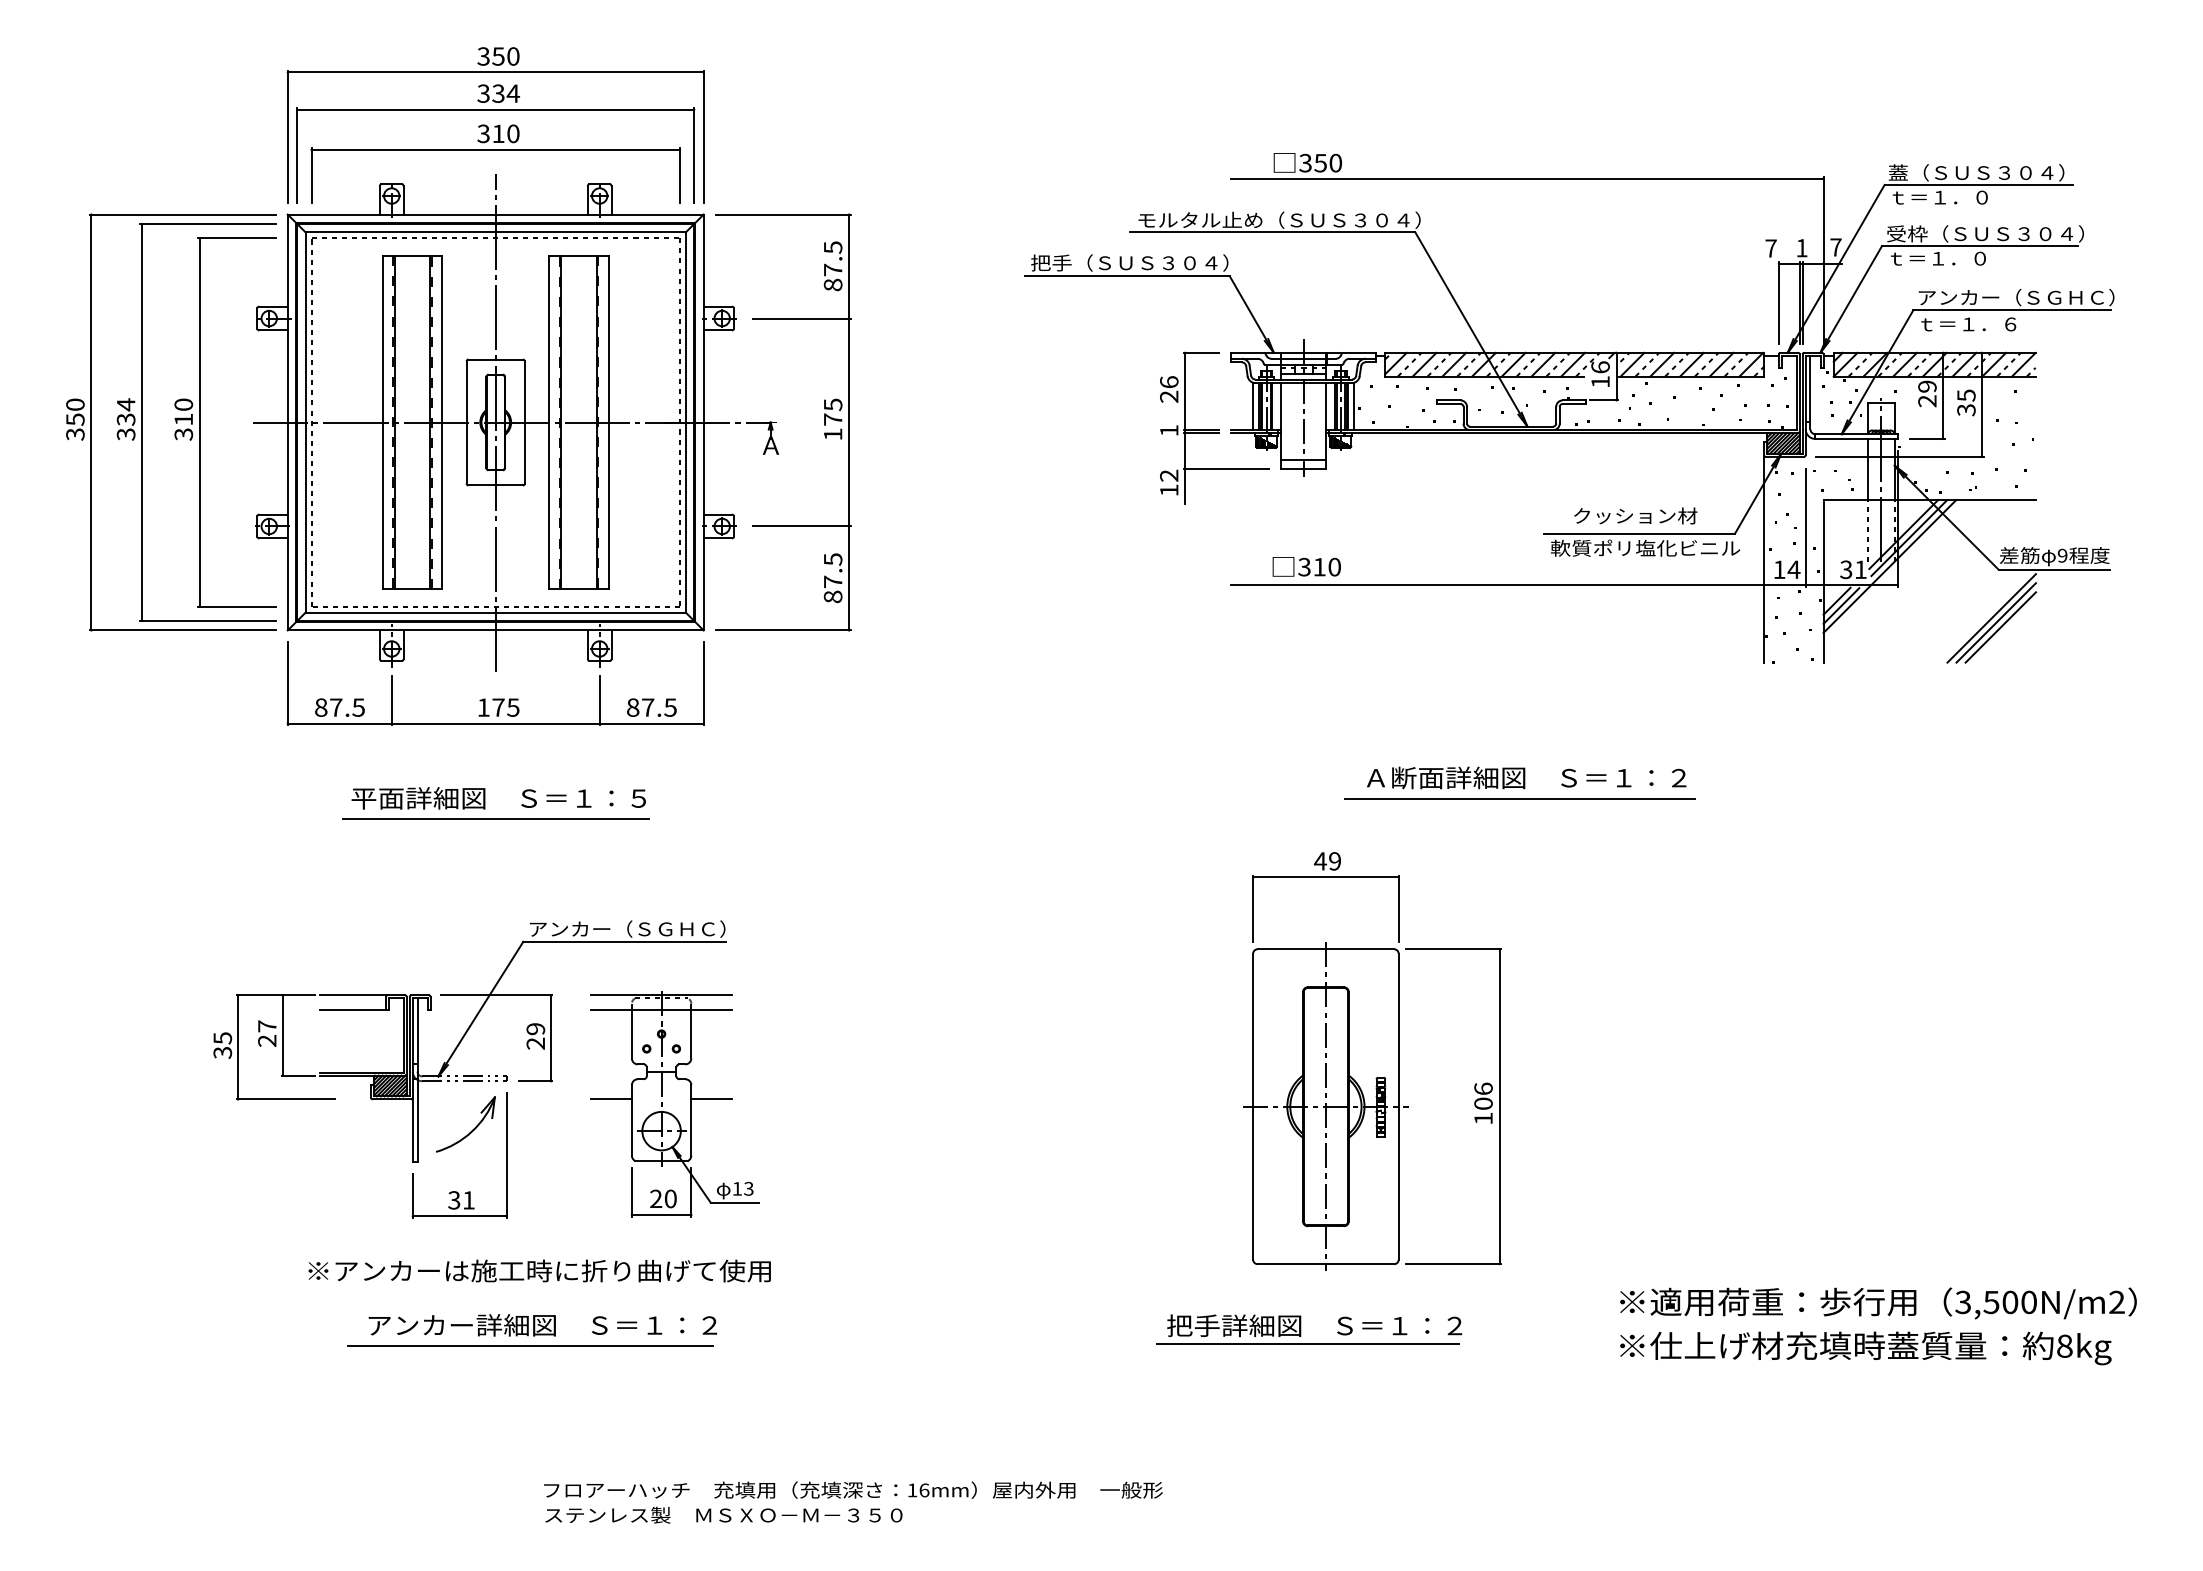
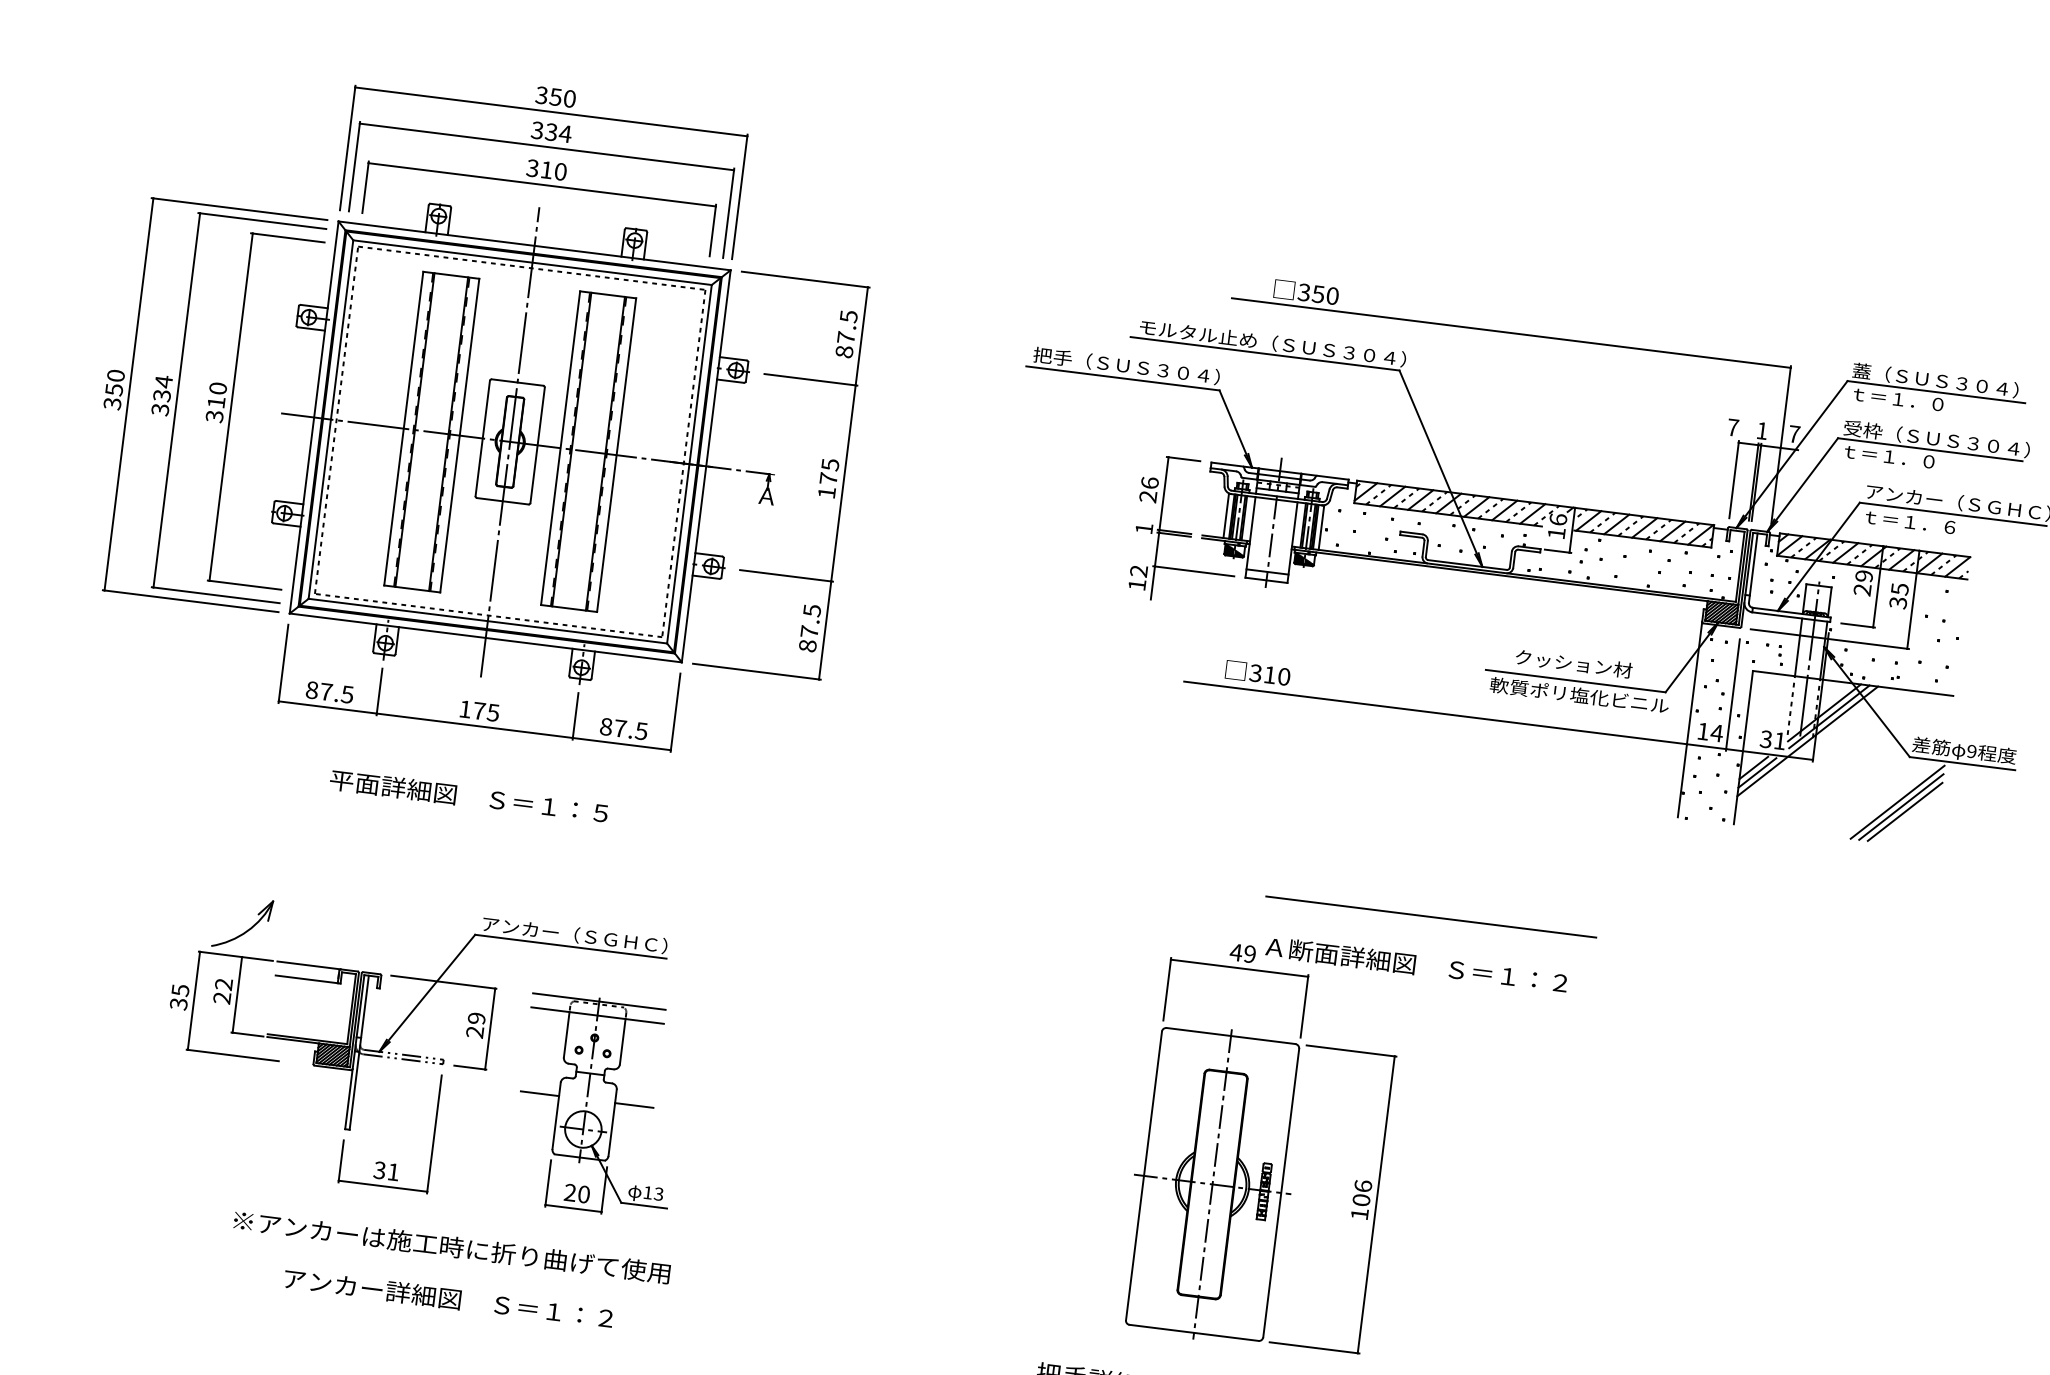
text: (1526, 777) -> (1416, 964), moved
line: (495, 818) -> (463, 815), removed
text: (267, 1026) -> (224, 984), 27 -> 22
part: (471, 1130) -> (247, 929), moved
line: (530, 1346) -> (434, 1317), removed

